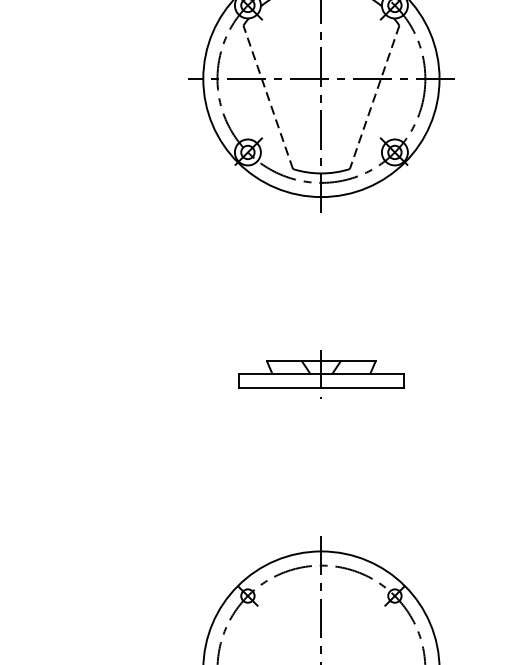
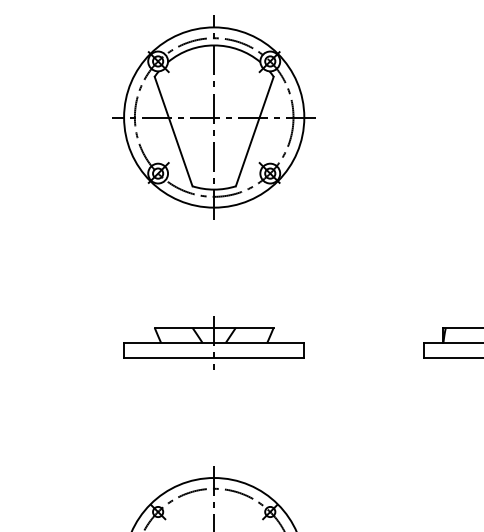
line: (268, 97) -> (173, 131), dashed -> solid
line: (374, 97) -> (254, 131), dashed -> solid
part: (320, 373) -> (213, 342), size x1.43

